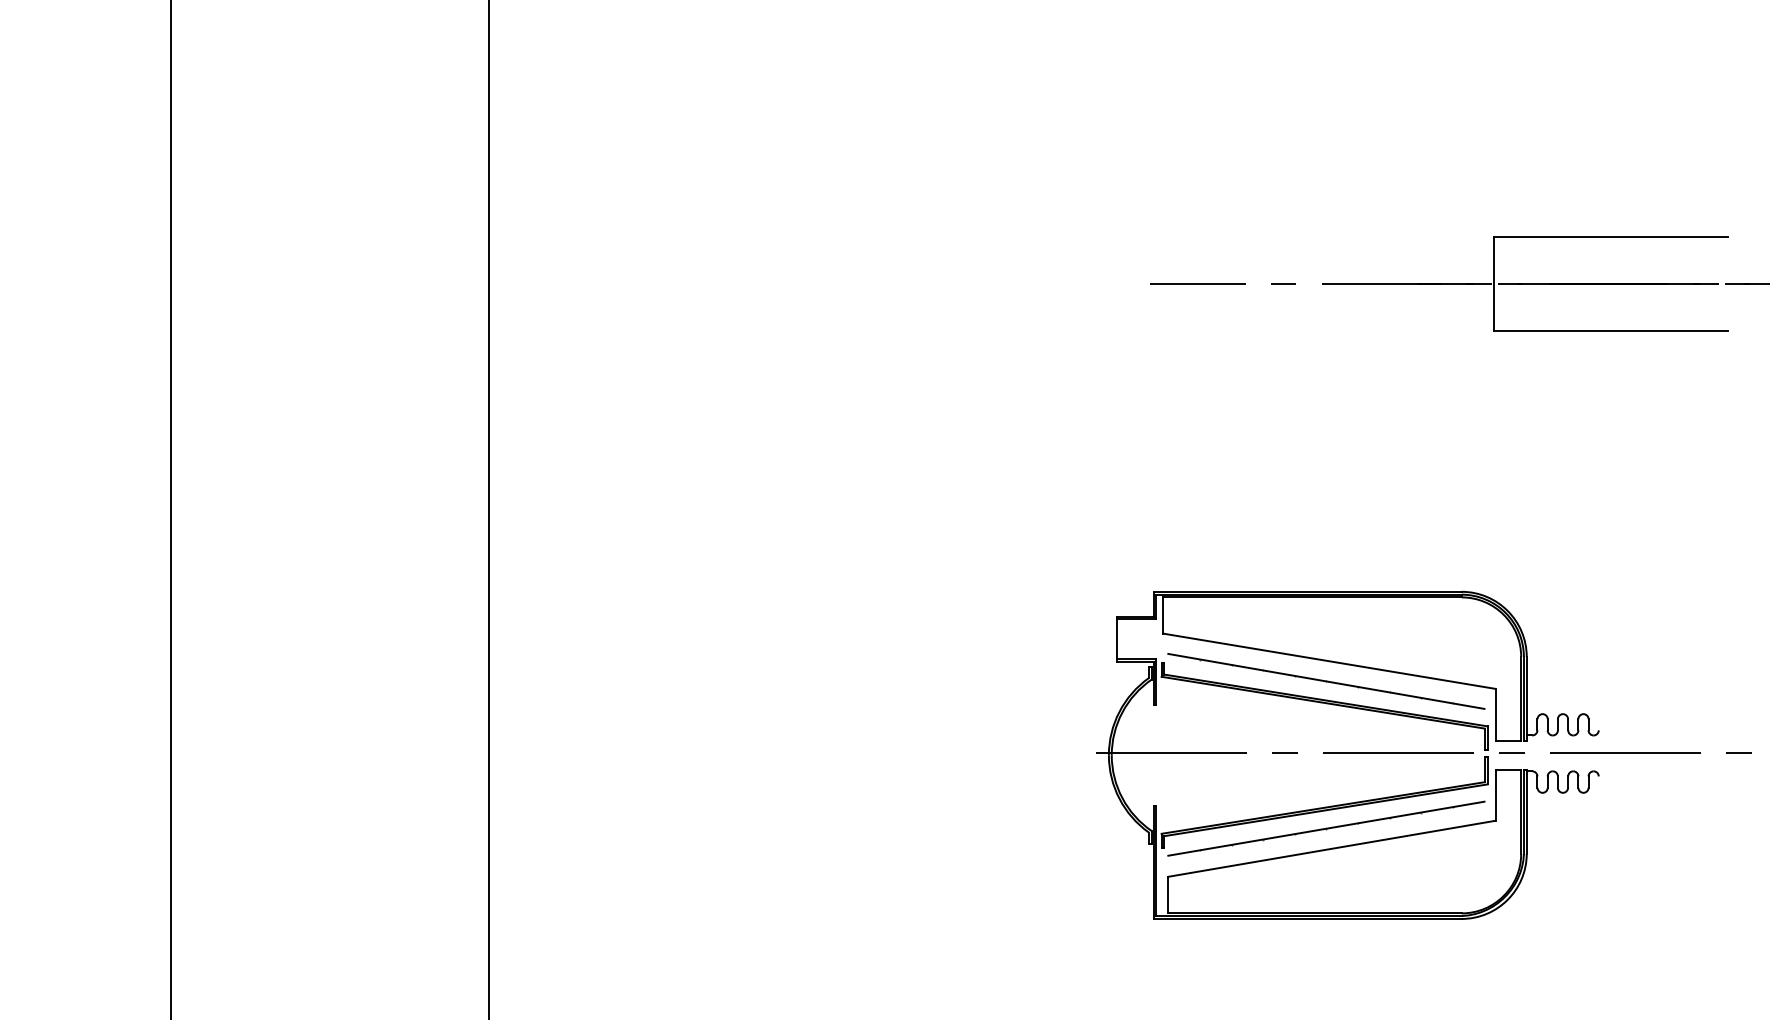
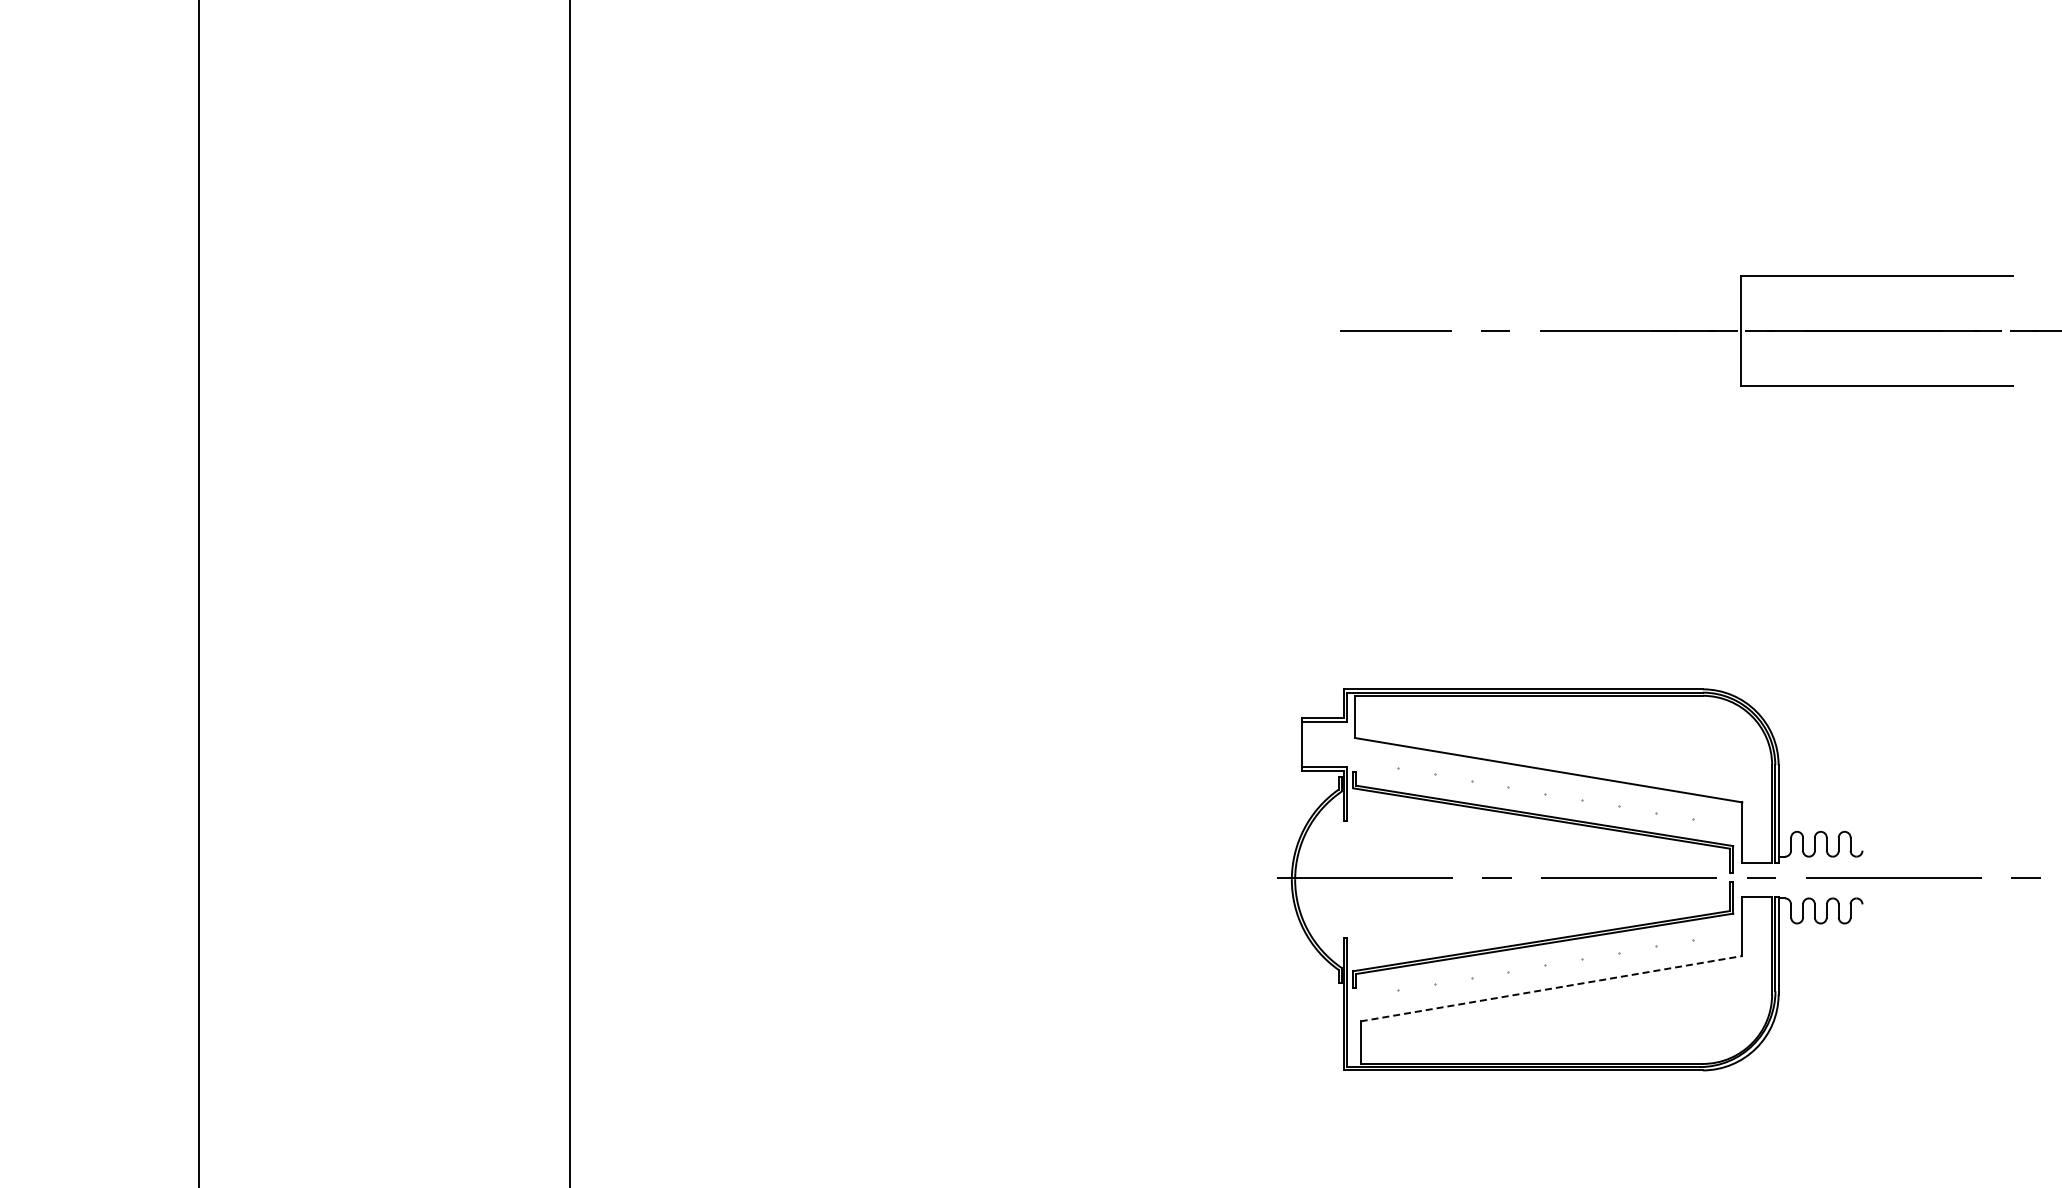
line: (1326, 681) -> (1545, 793), removed
line: (1326, 828) -> (1545, 964), removed
line: (1331, 848) -> (1551, 988), solid -> dashed

